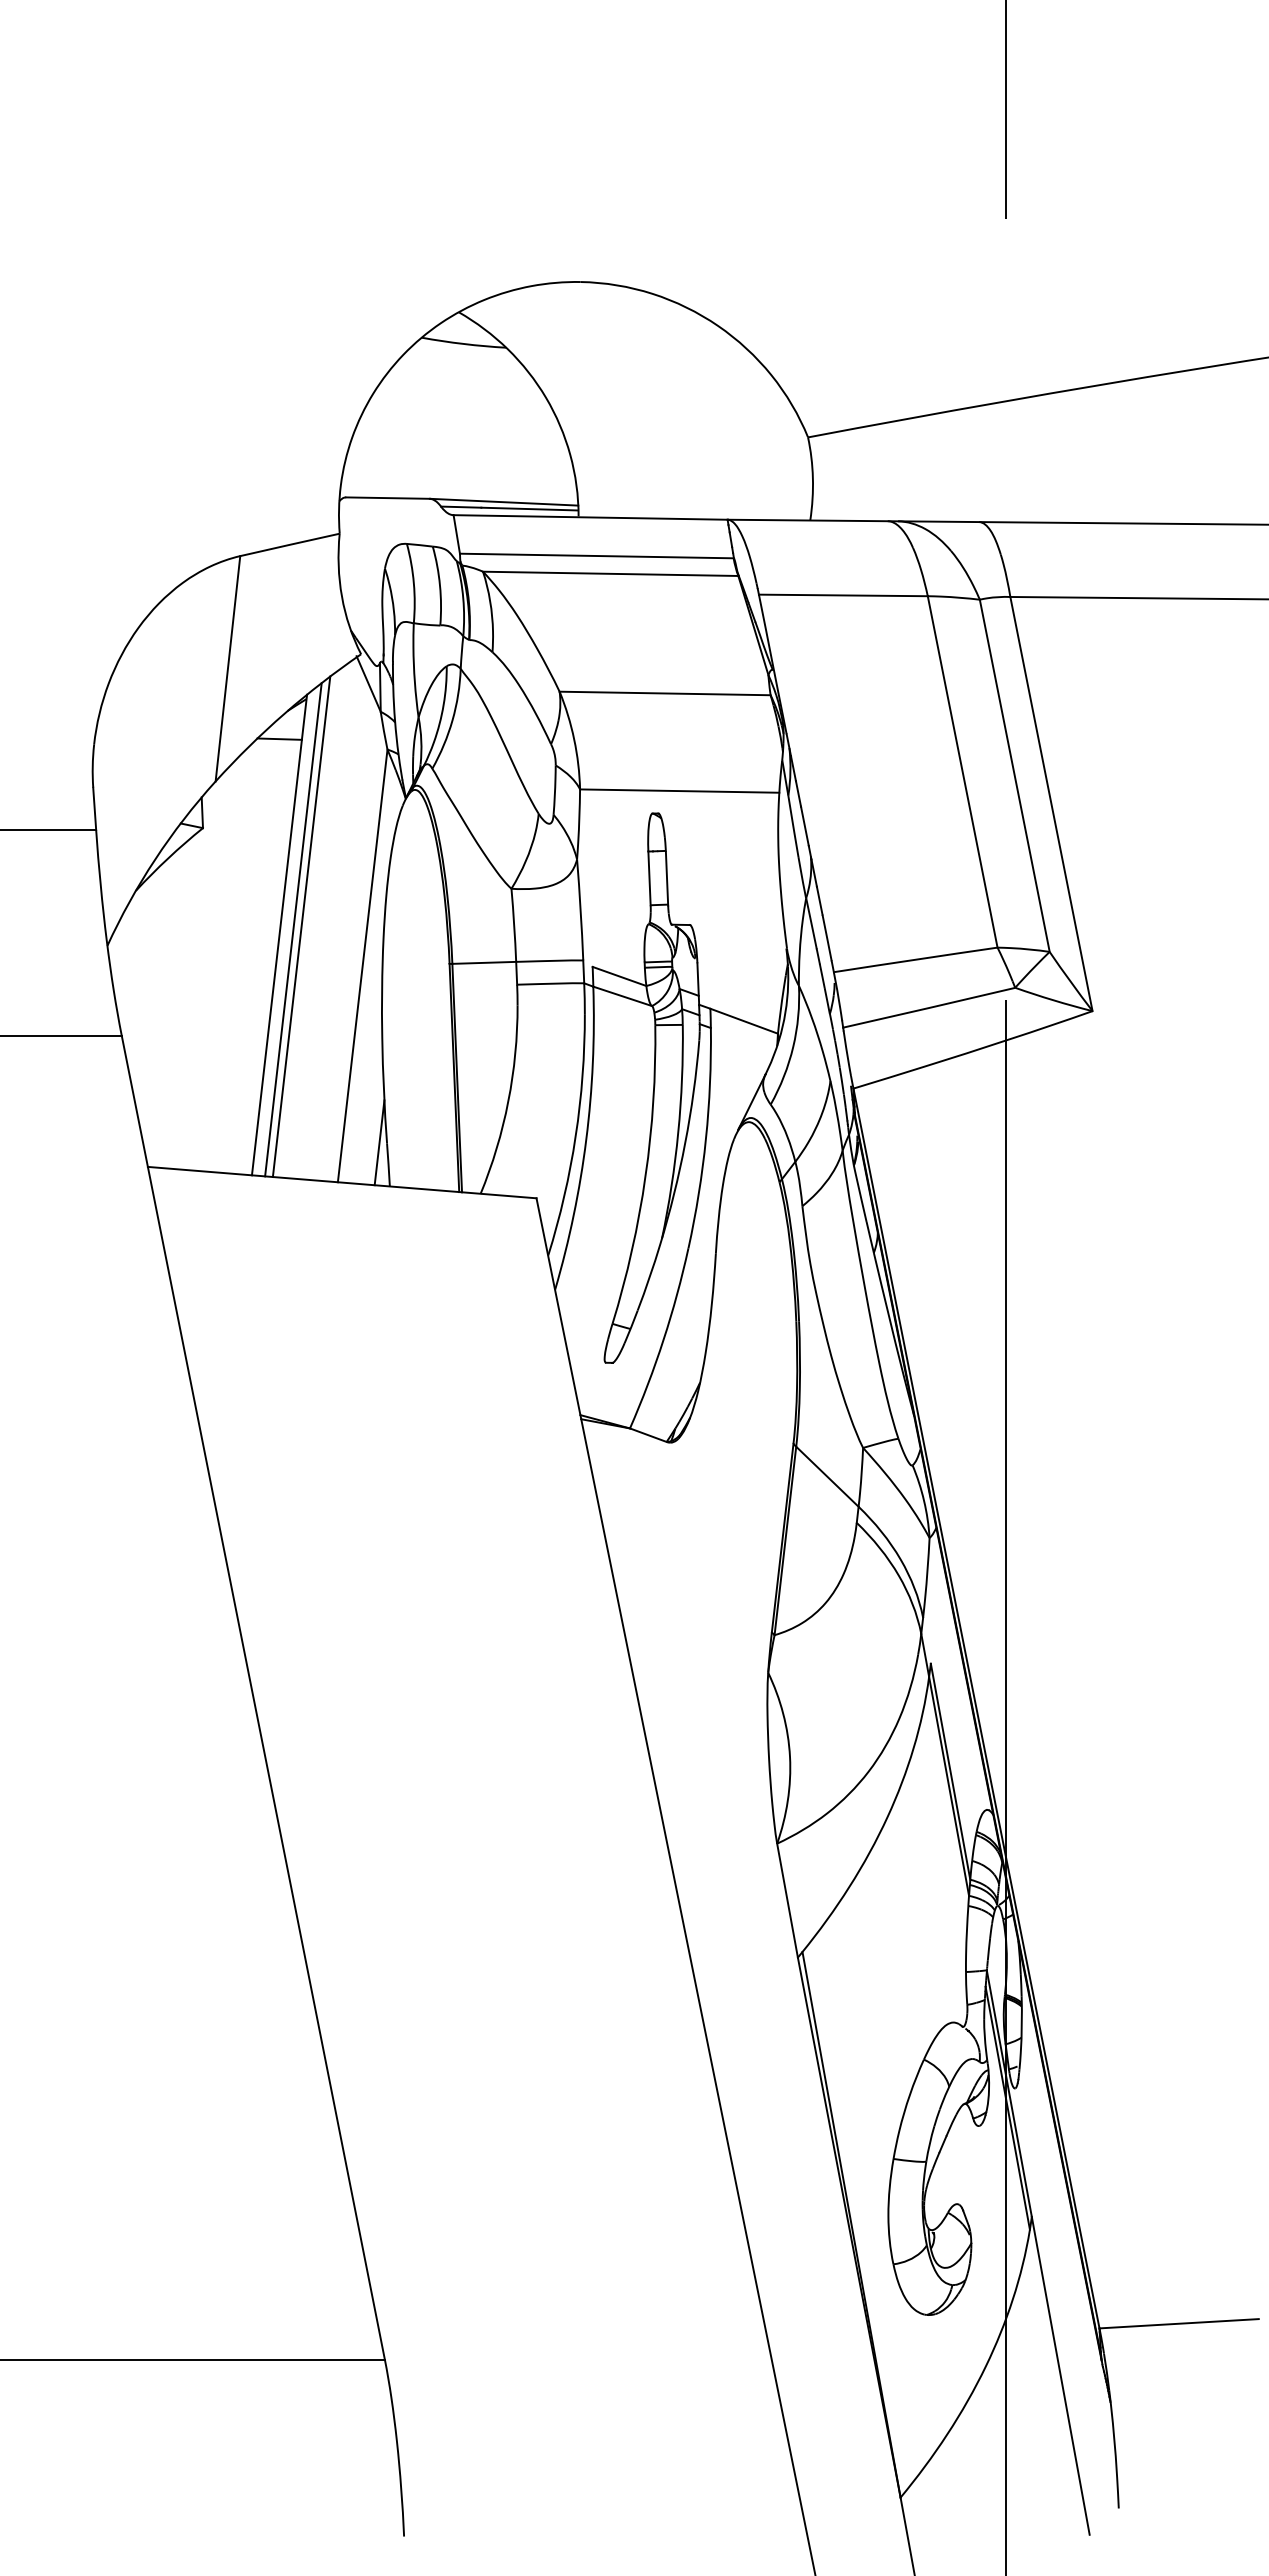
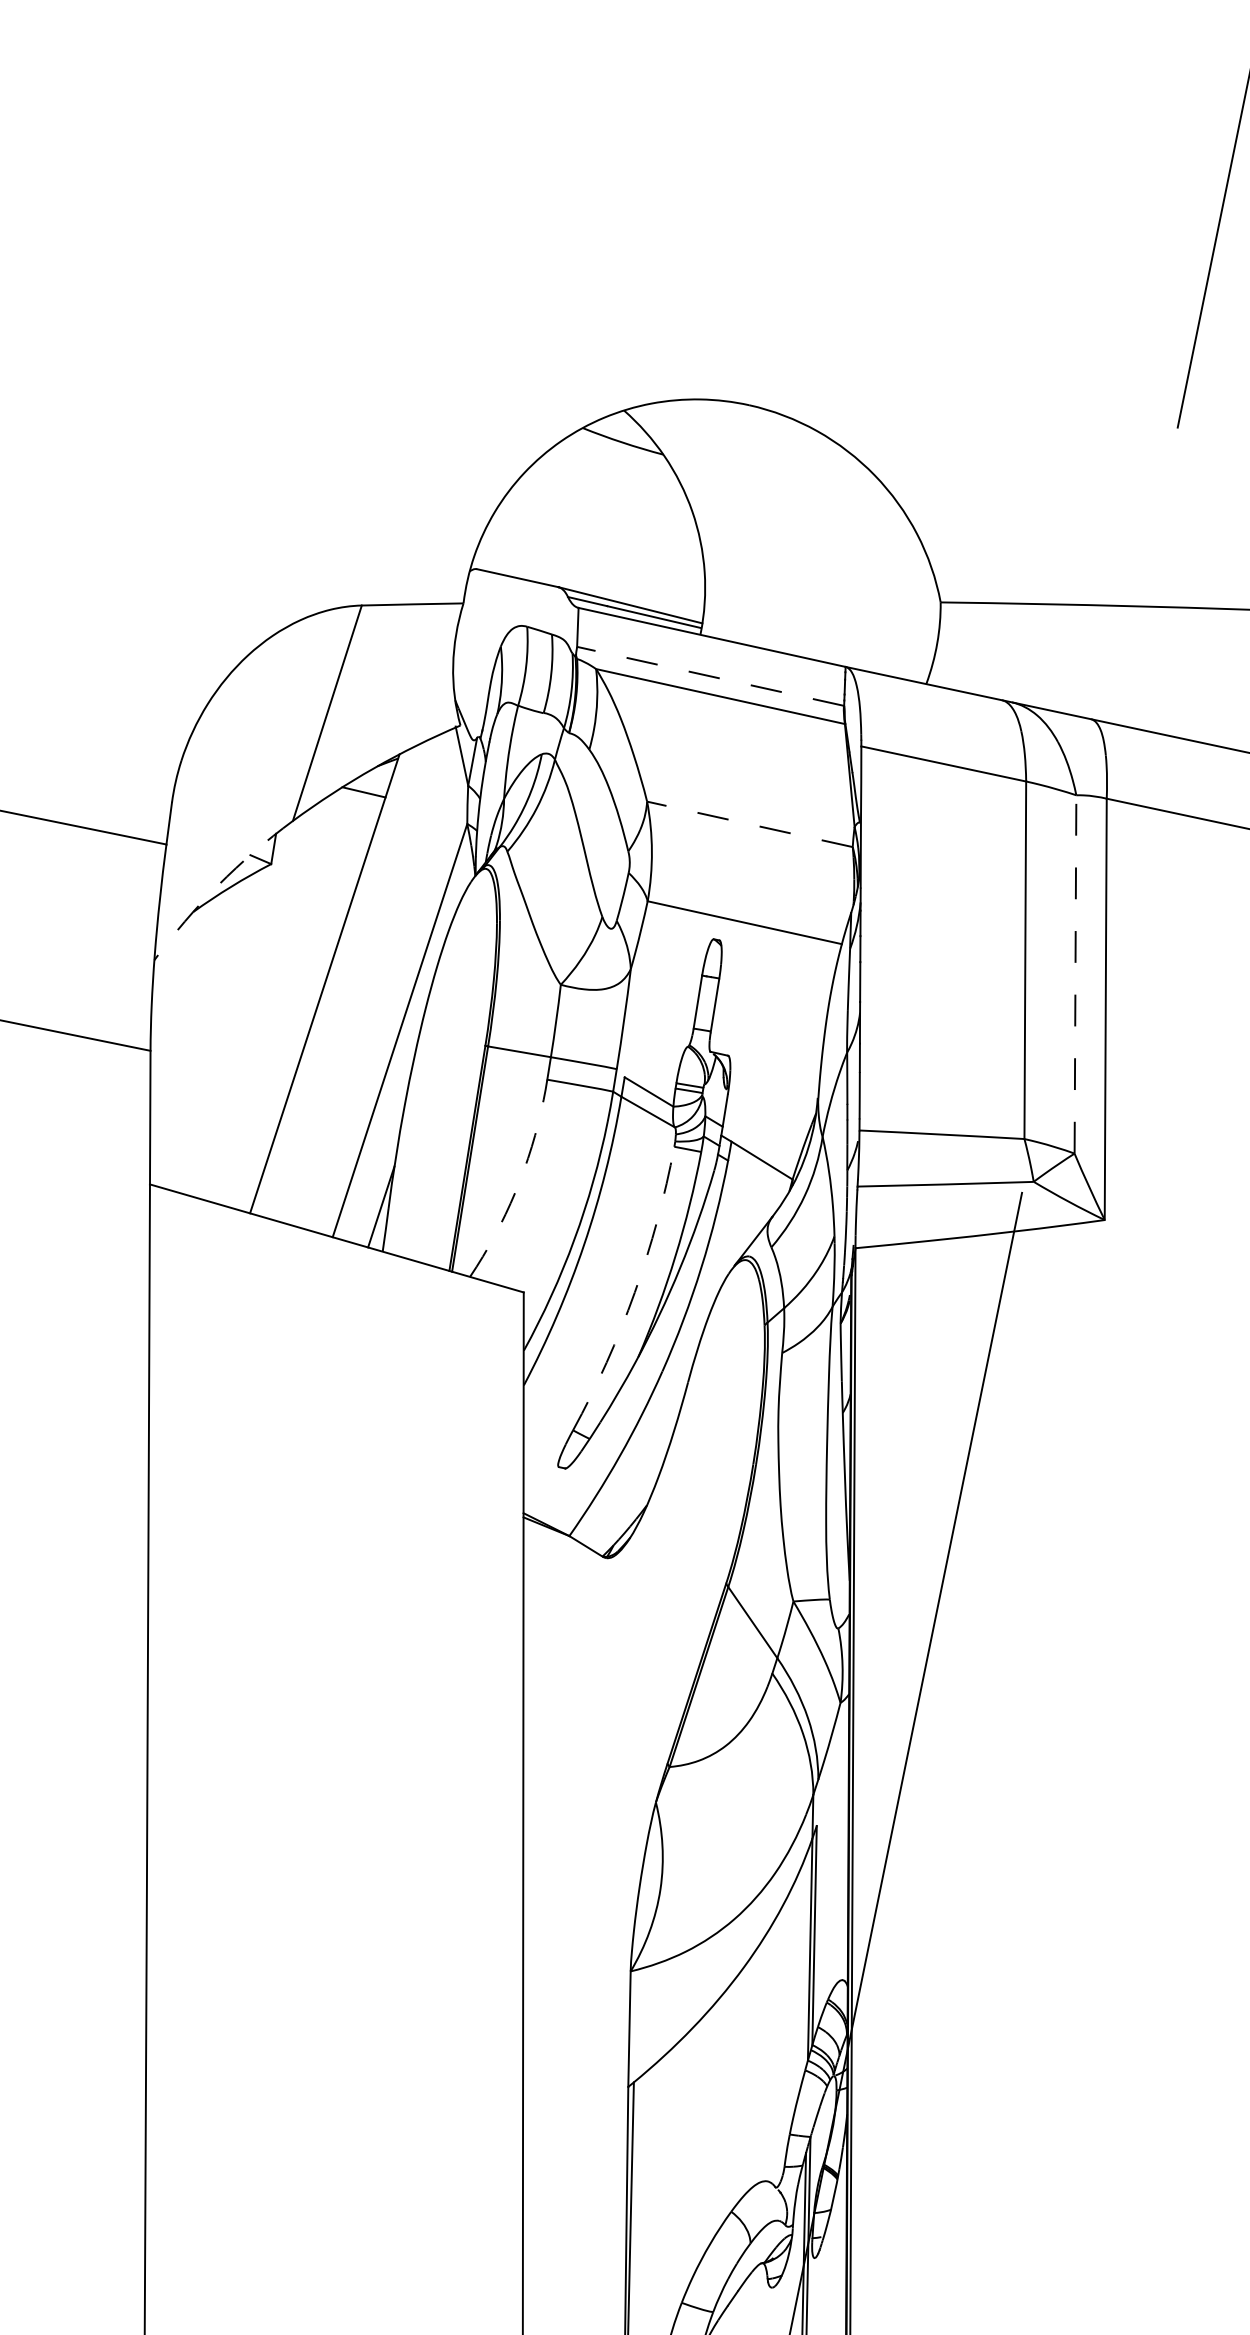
line: (596, 556) -> (710, 676), solid -> dashed
line: (665, 693) -> (750, 824), solid -> dashed
line: (1014, 775) -> (1075, 974), solid -> dashed
arc: (155, 859) -> (218, 885), solid -> dashed
line: (301, 926) -> (348, 979), removed
line: (293, 929) -> (339, 981), removed
arc: (508, 1101) -> (515, 1192), solid -> dashed
arc: (645, 1176) -> (634, 1292), solid -> dashed

